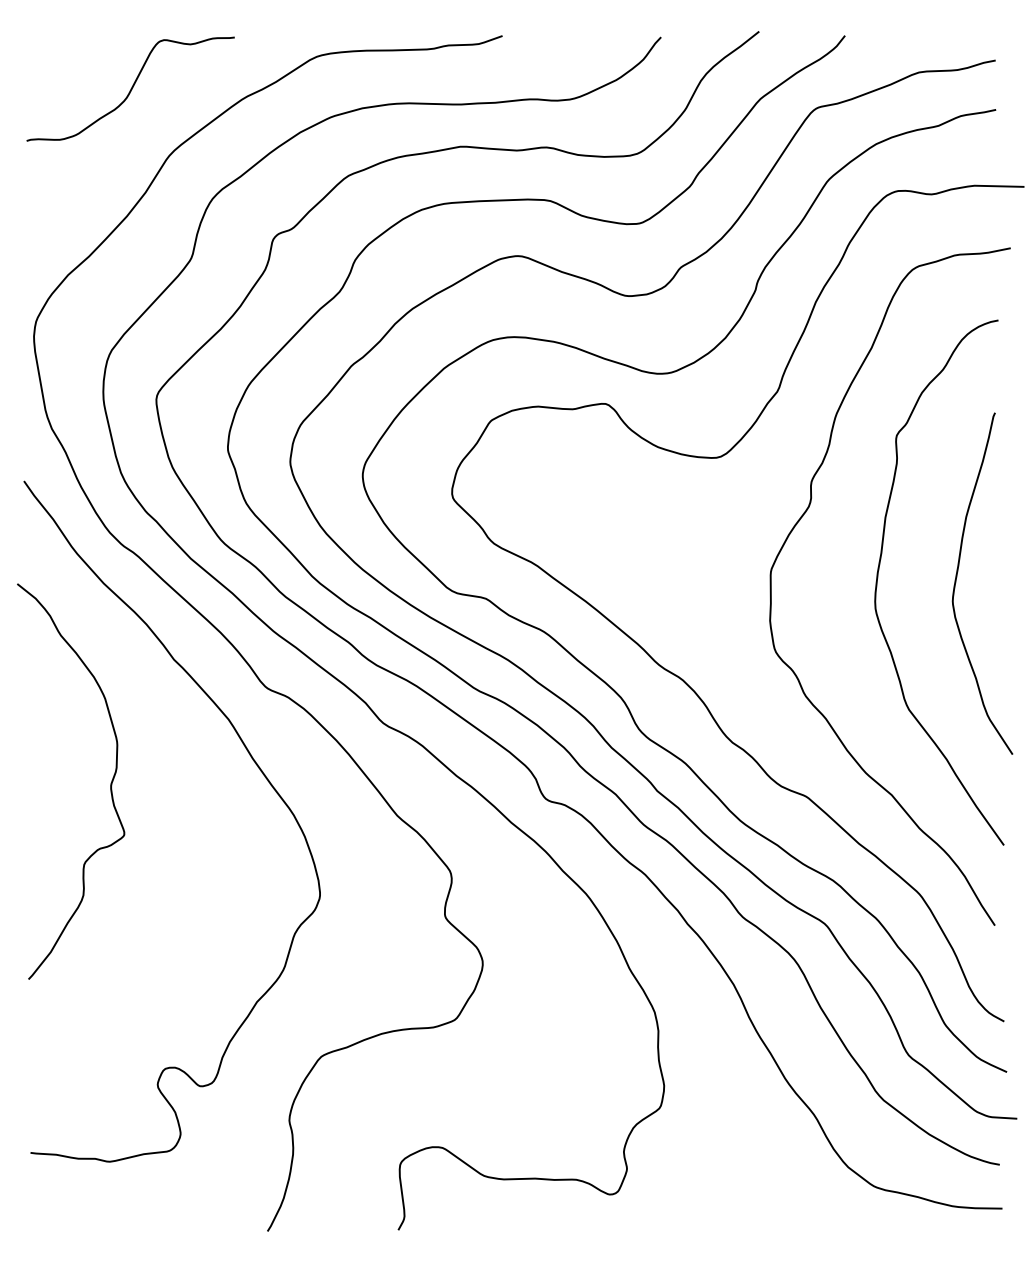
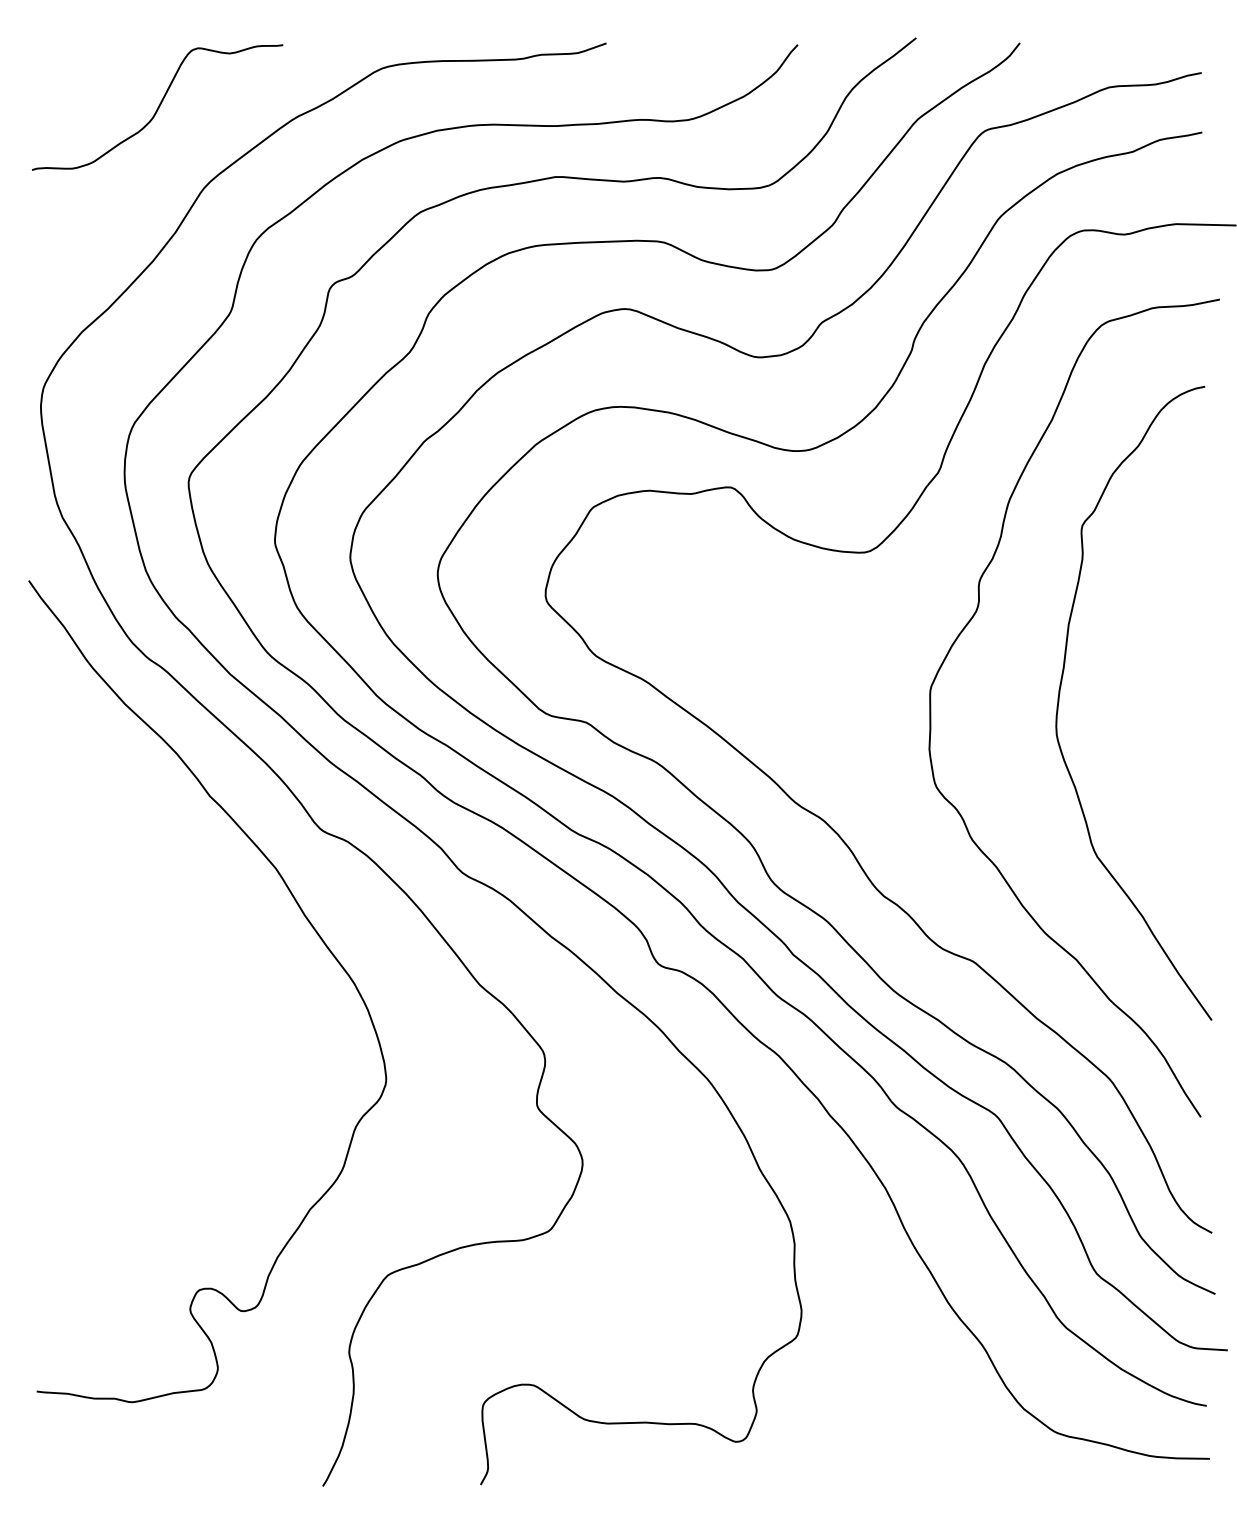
curve: (957, 577) -> (1155, 697), removed
curve: (110, 783) -> (133, 945), removed

